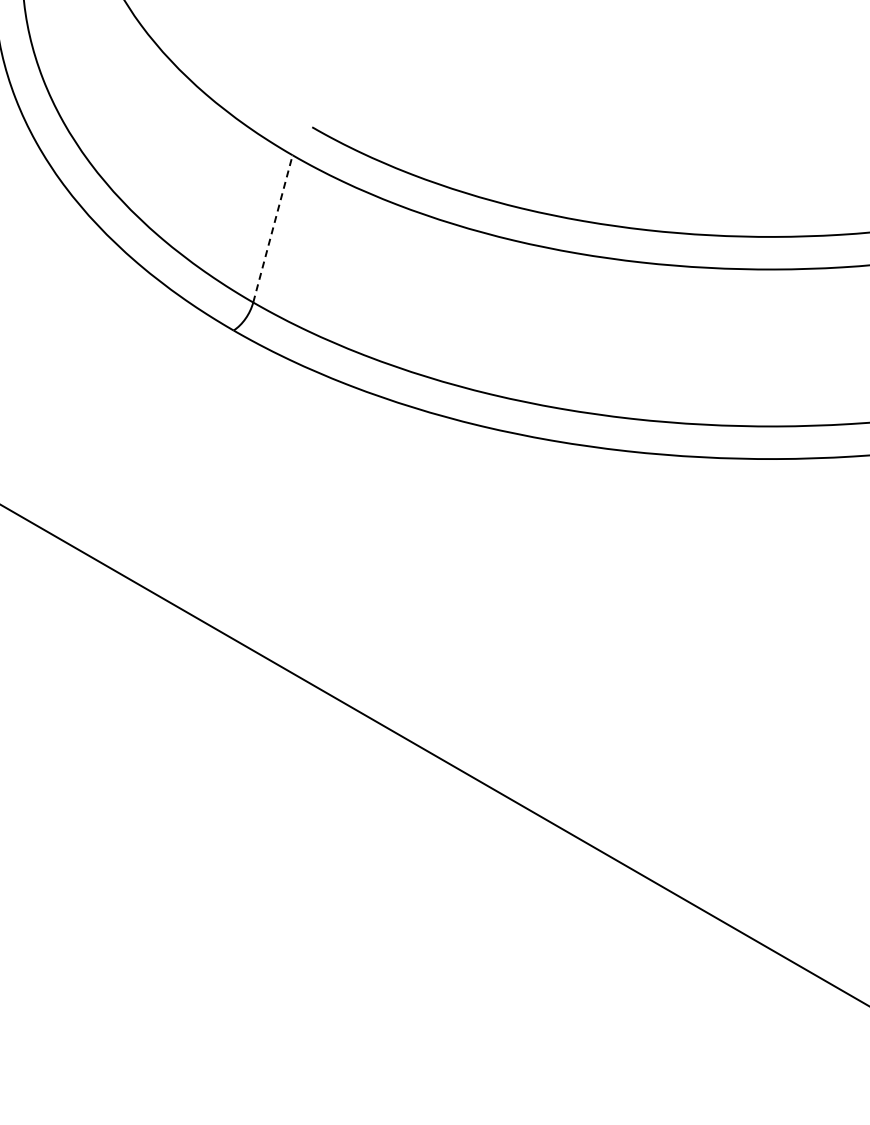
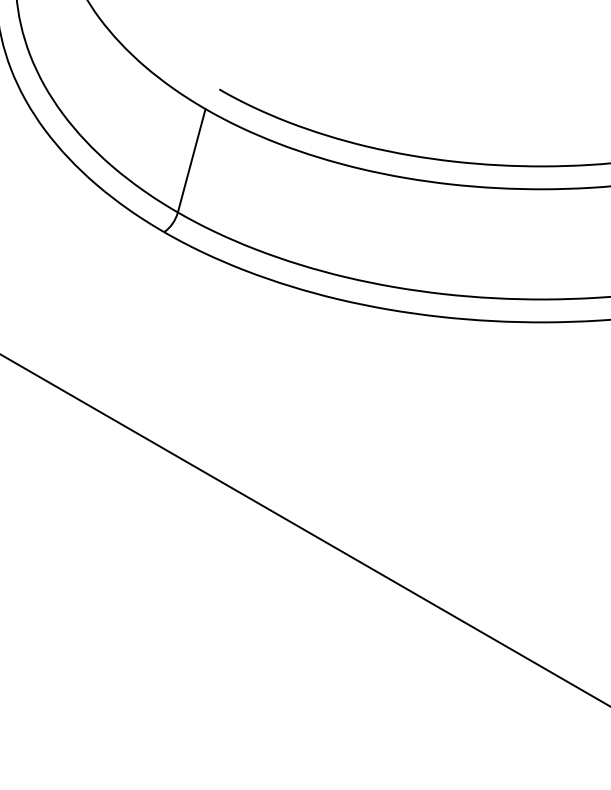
line: (273, 228) -> (192, 160), dashed -> solid

